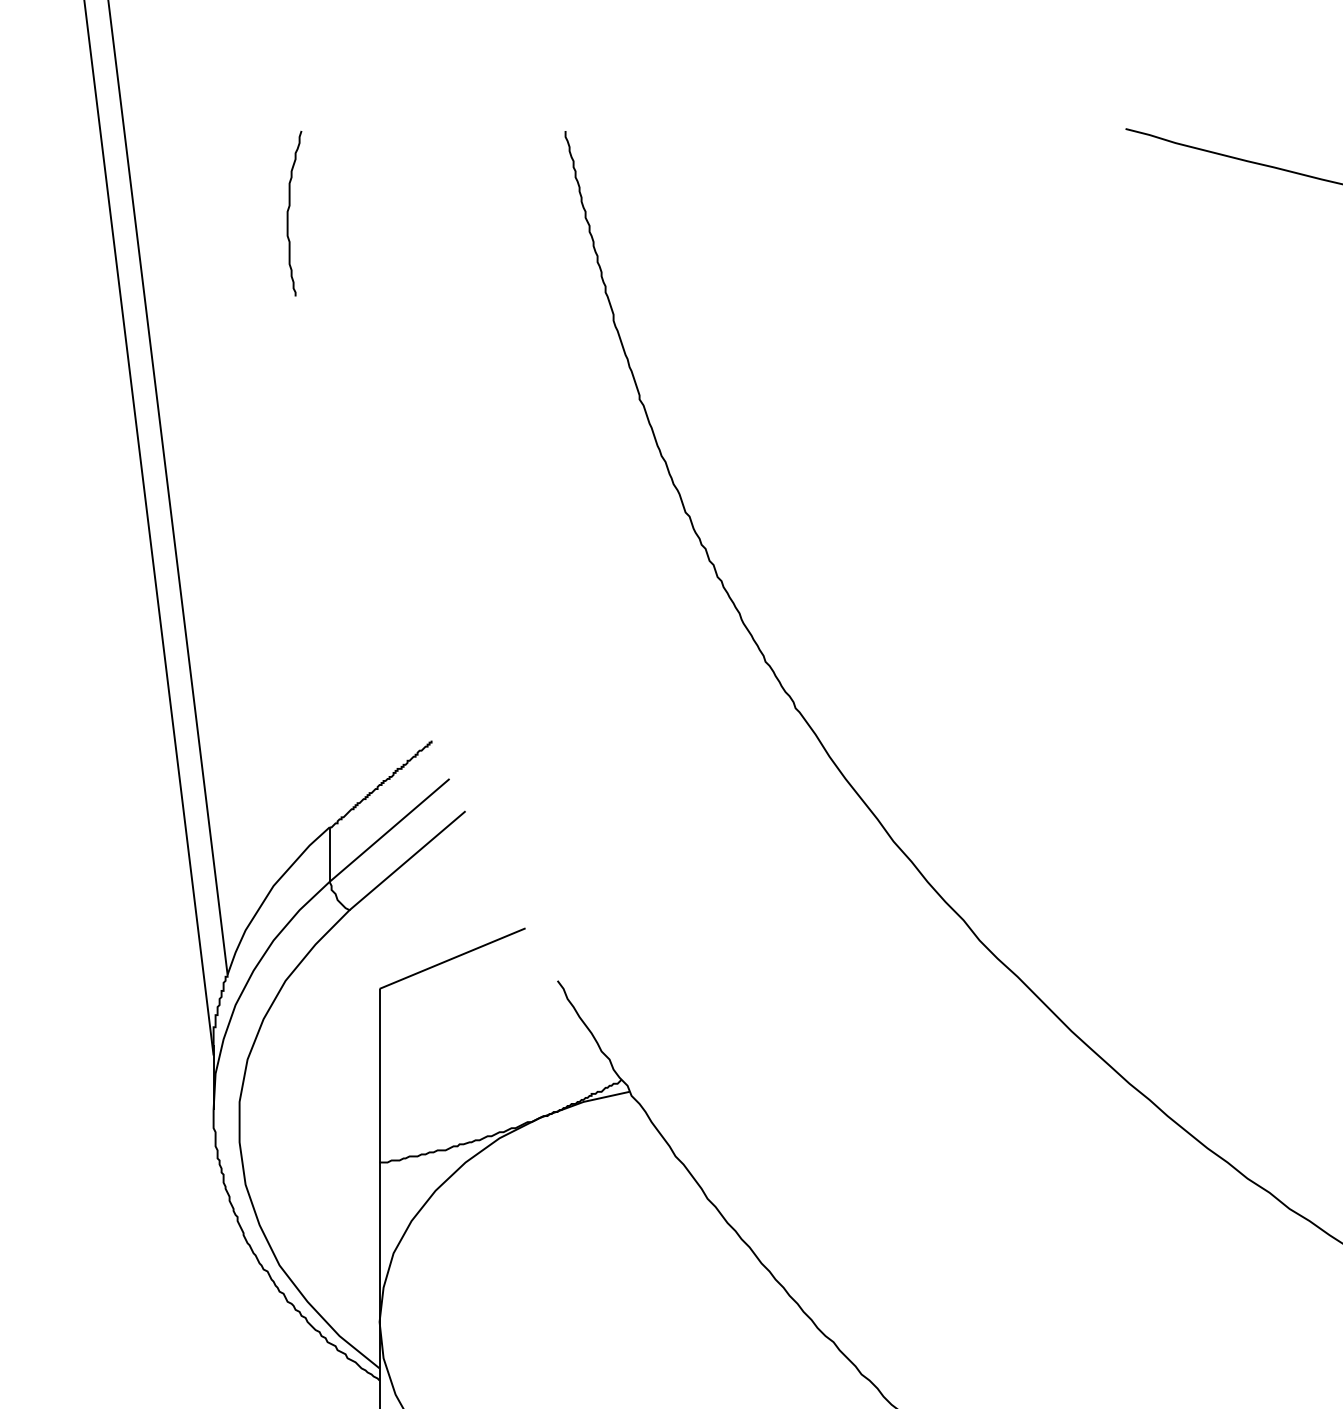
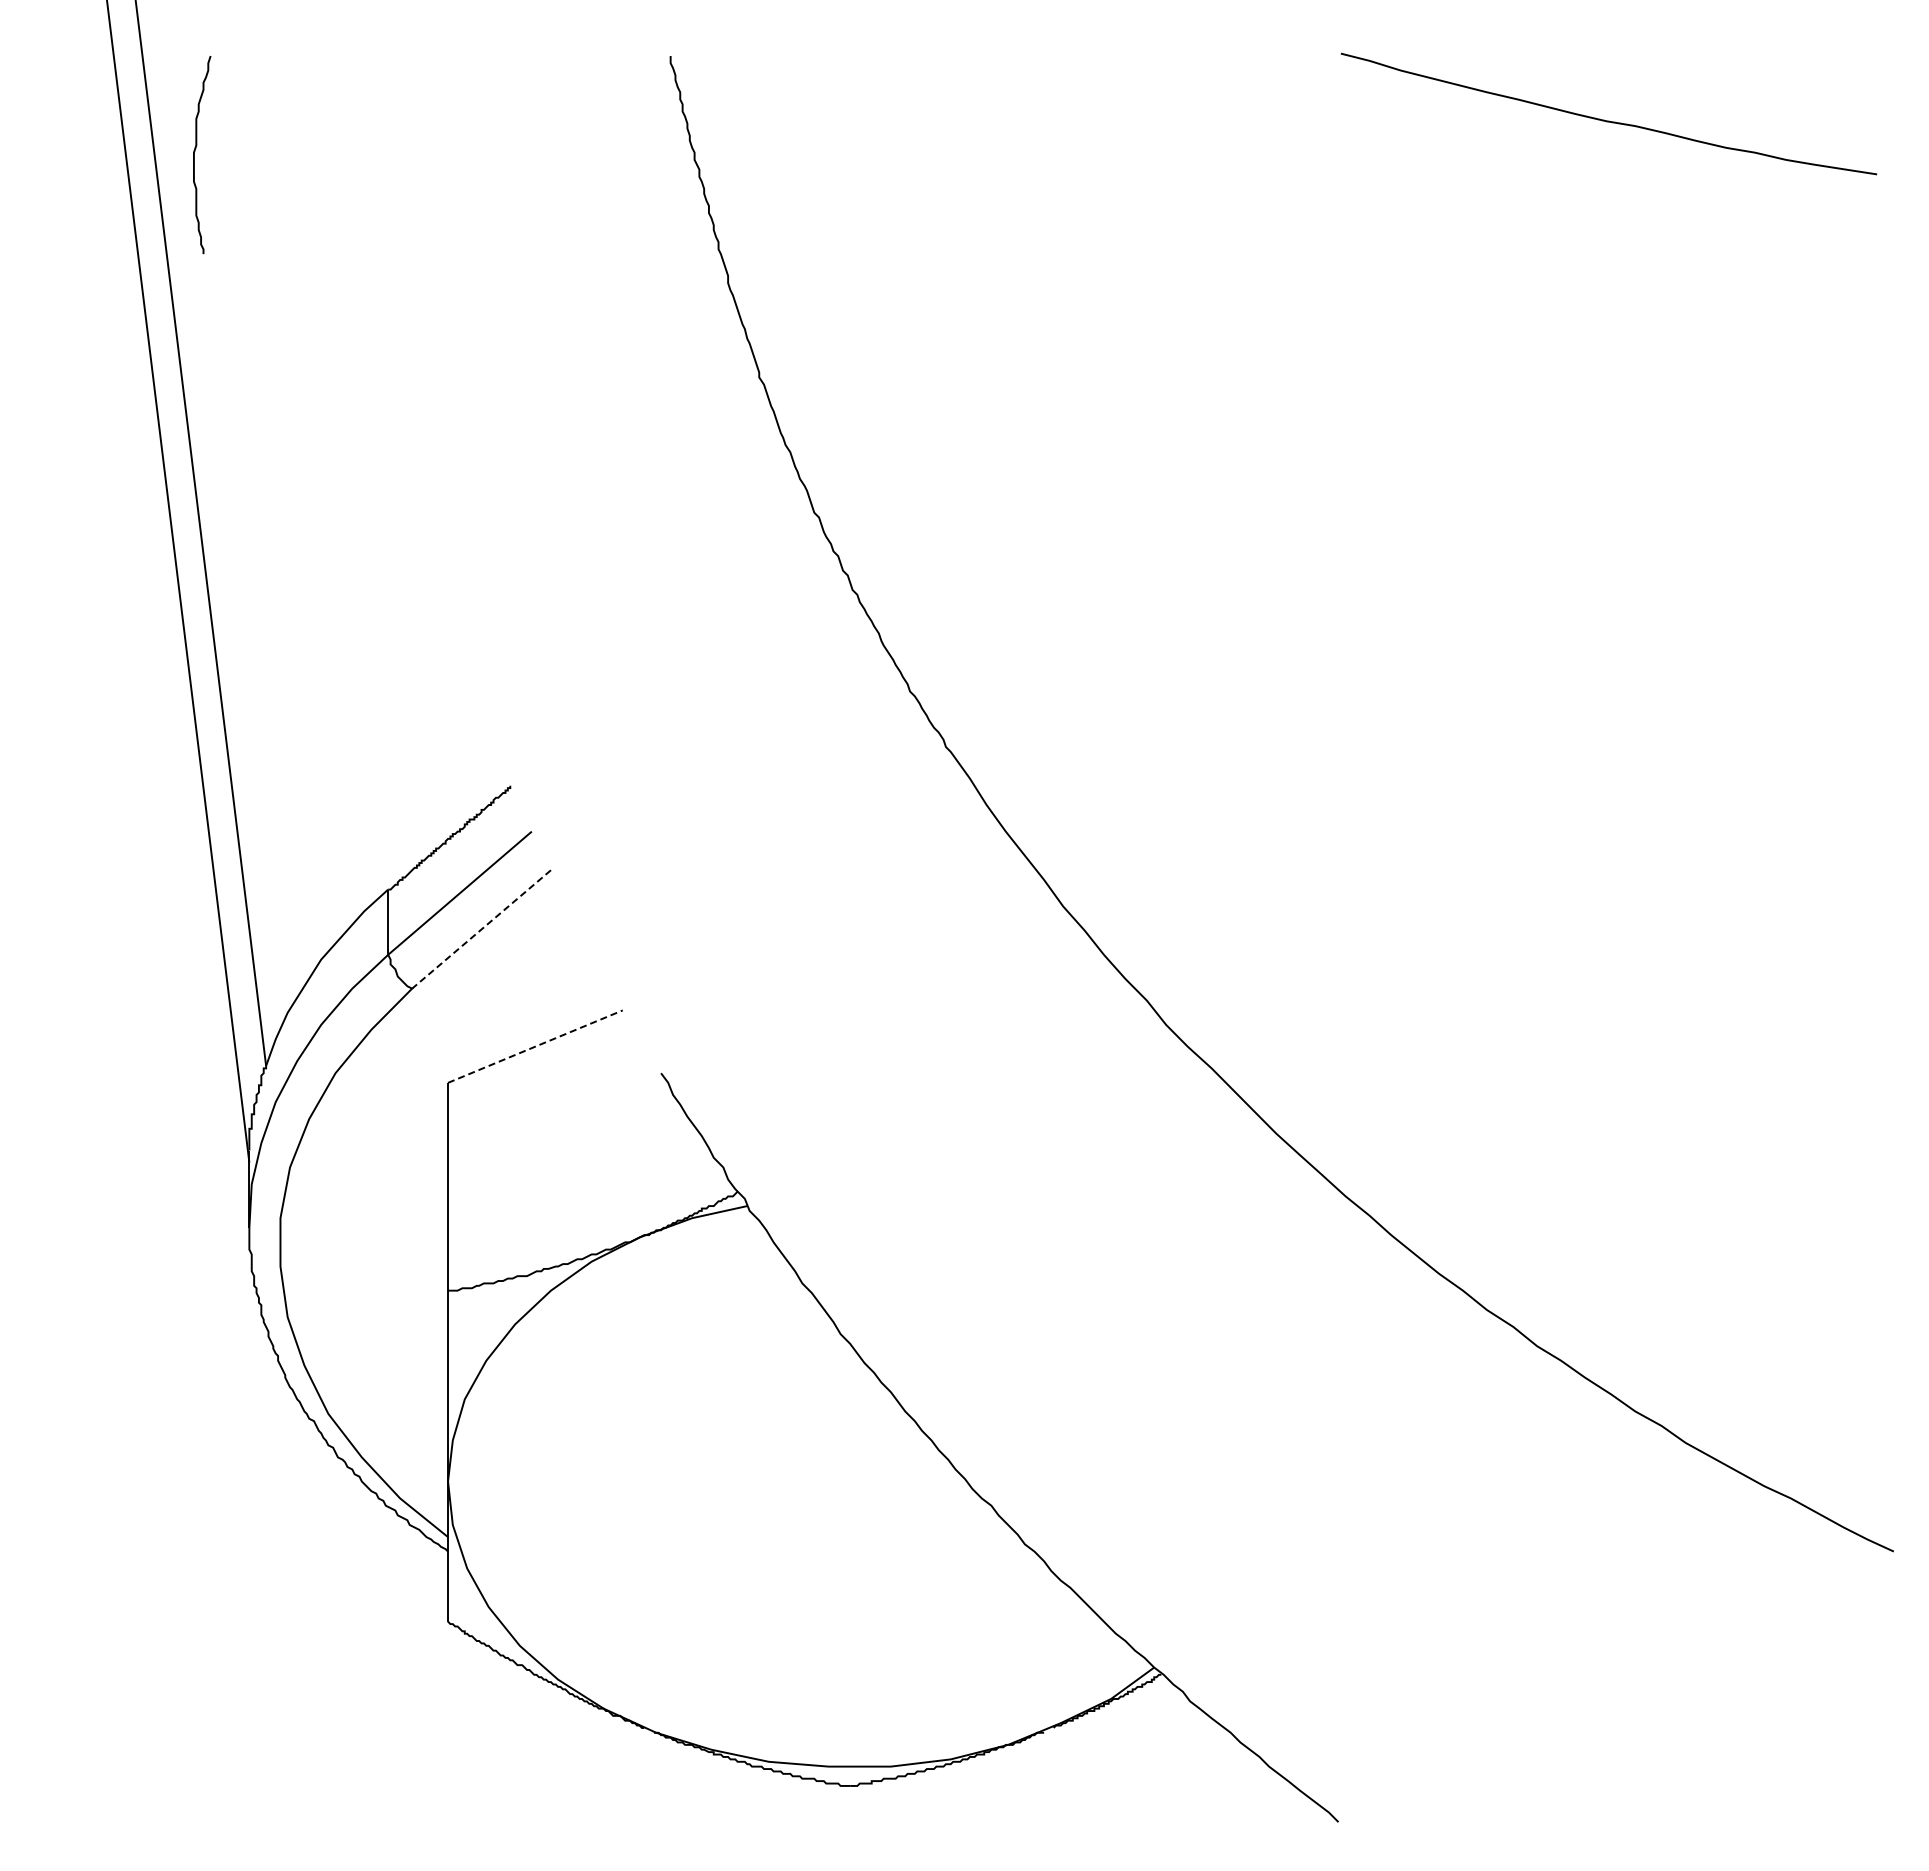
curve: (288, 214) -> (194, 155), moved
line: (407, 860) -> (481, 929), solid -> dashed
line: (452, 958) -> (535, 1046), solid -> dashed

